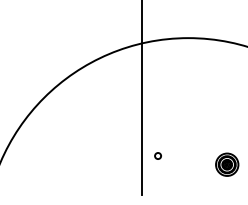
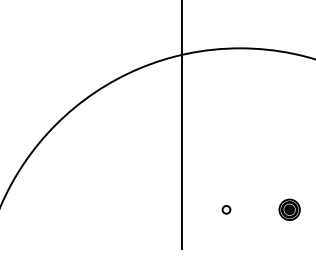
circle: (158, 155) -> (226, 209), moved
part: (227, 164) -> (289, 209), size x0.71

